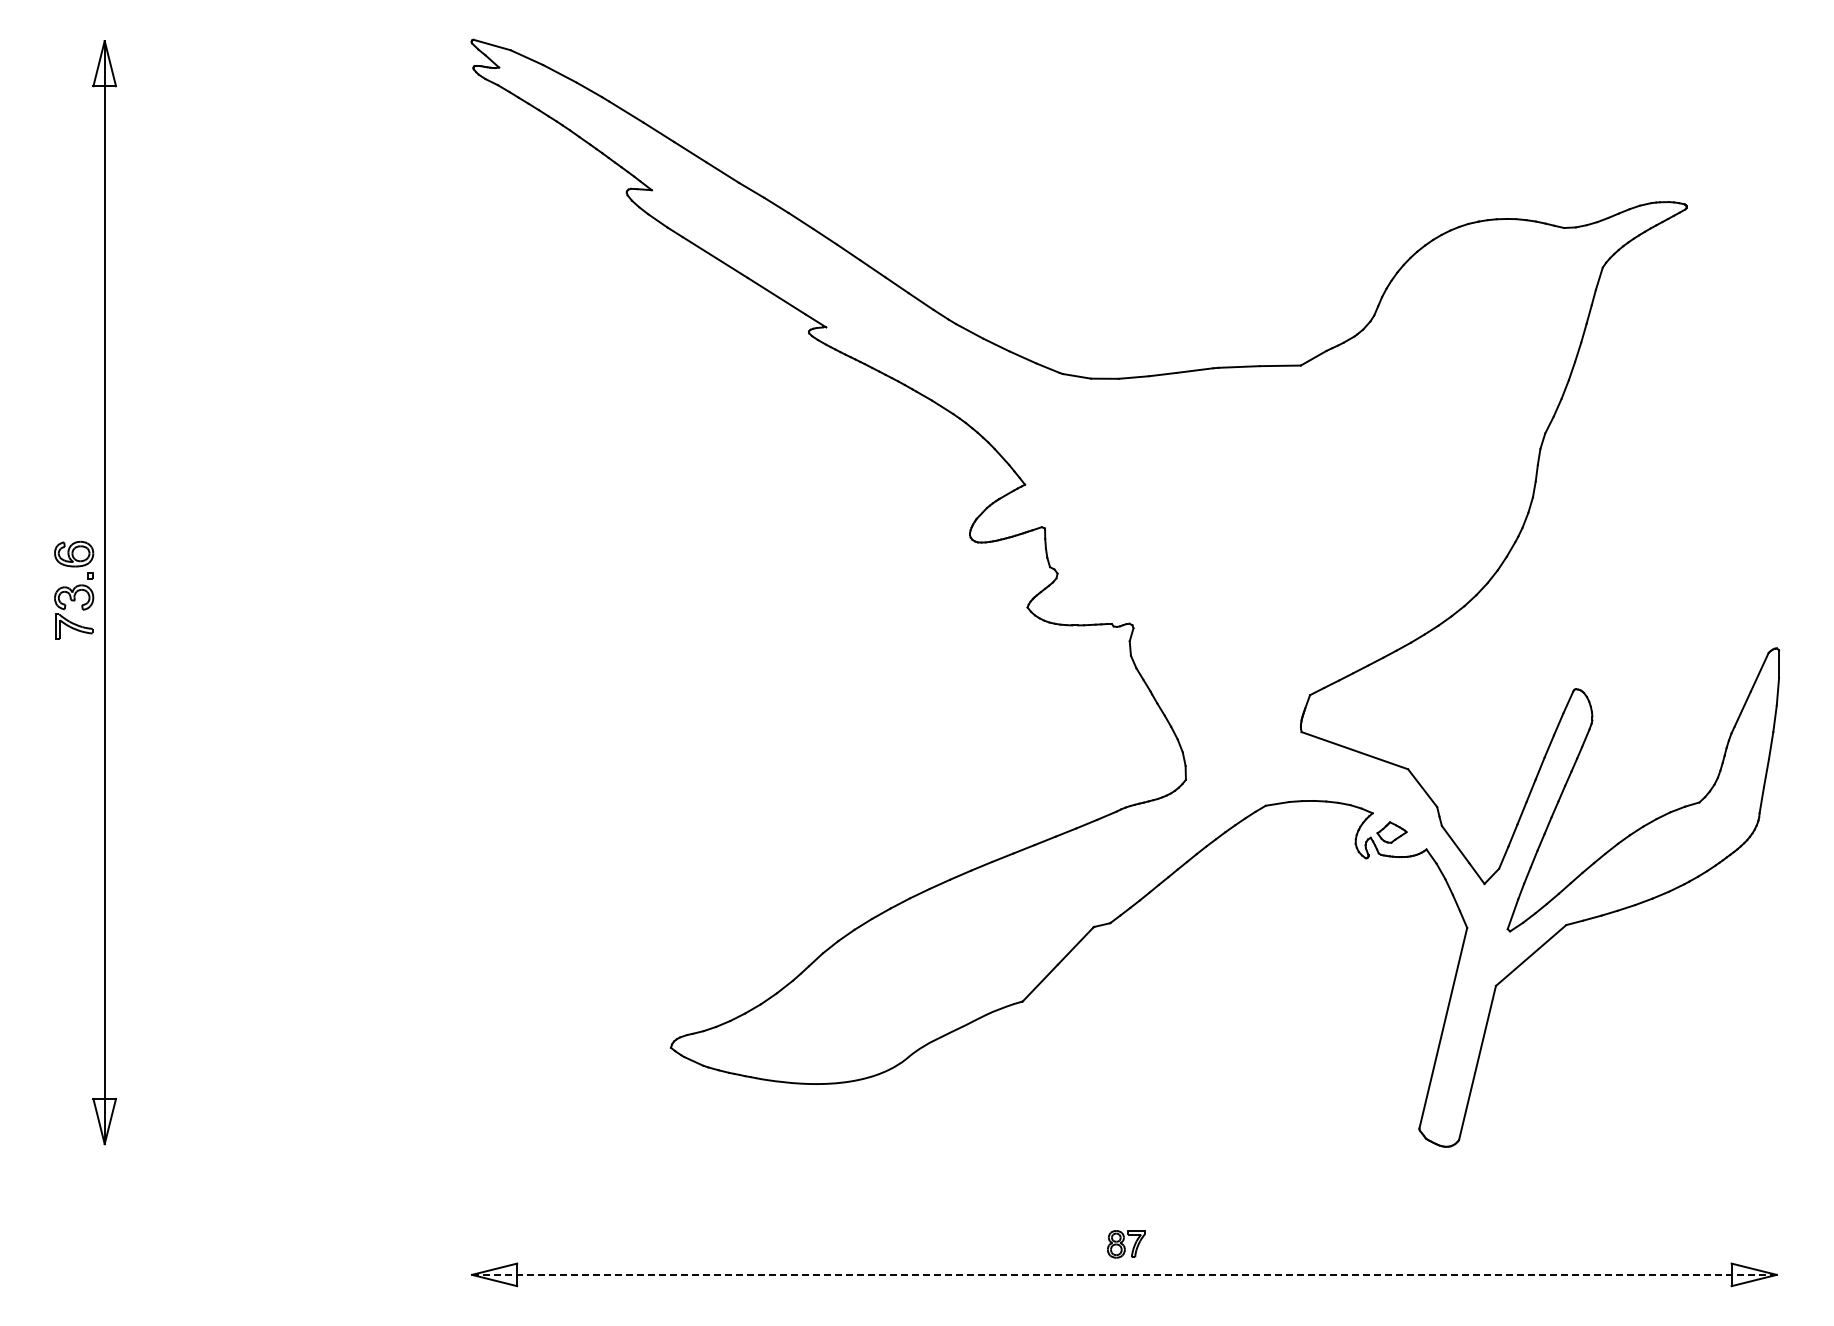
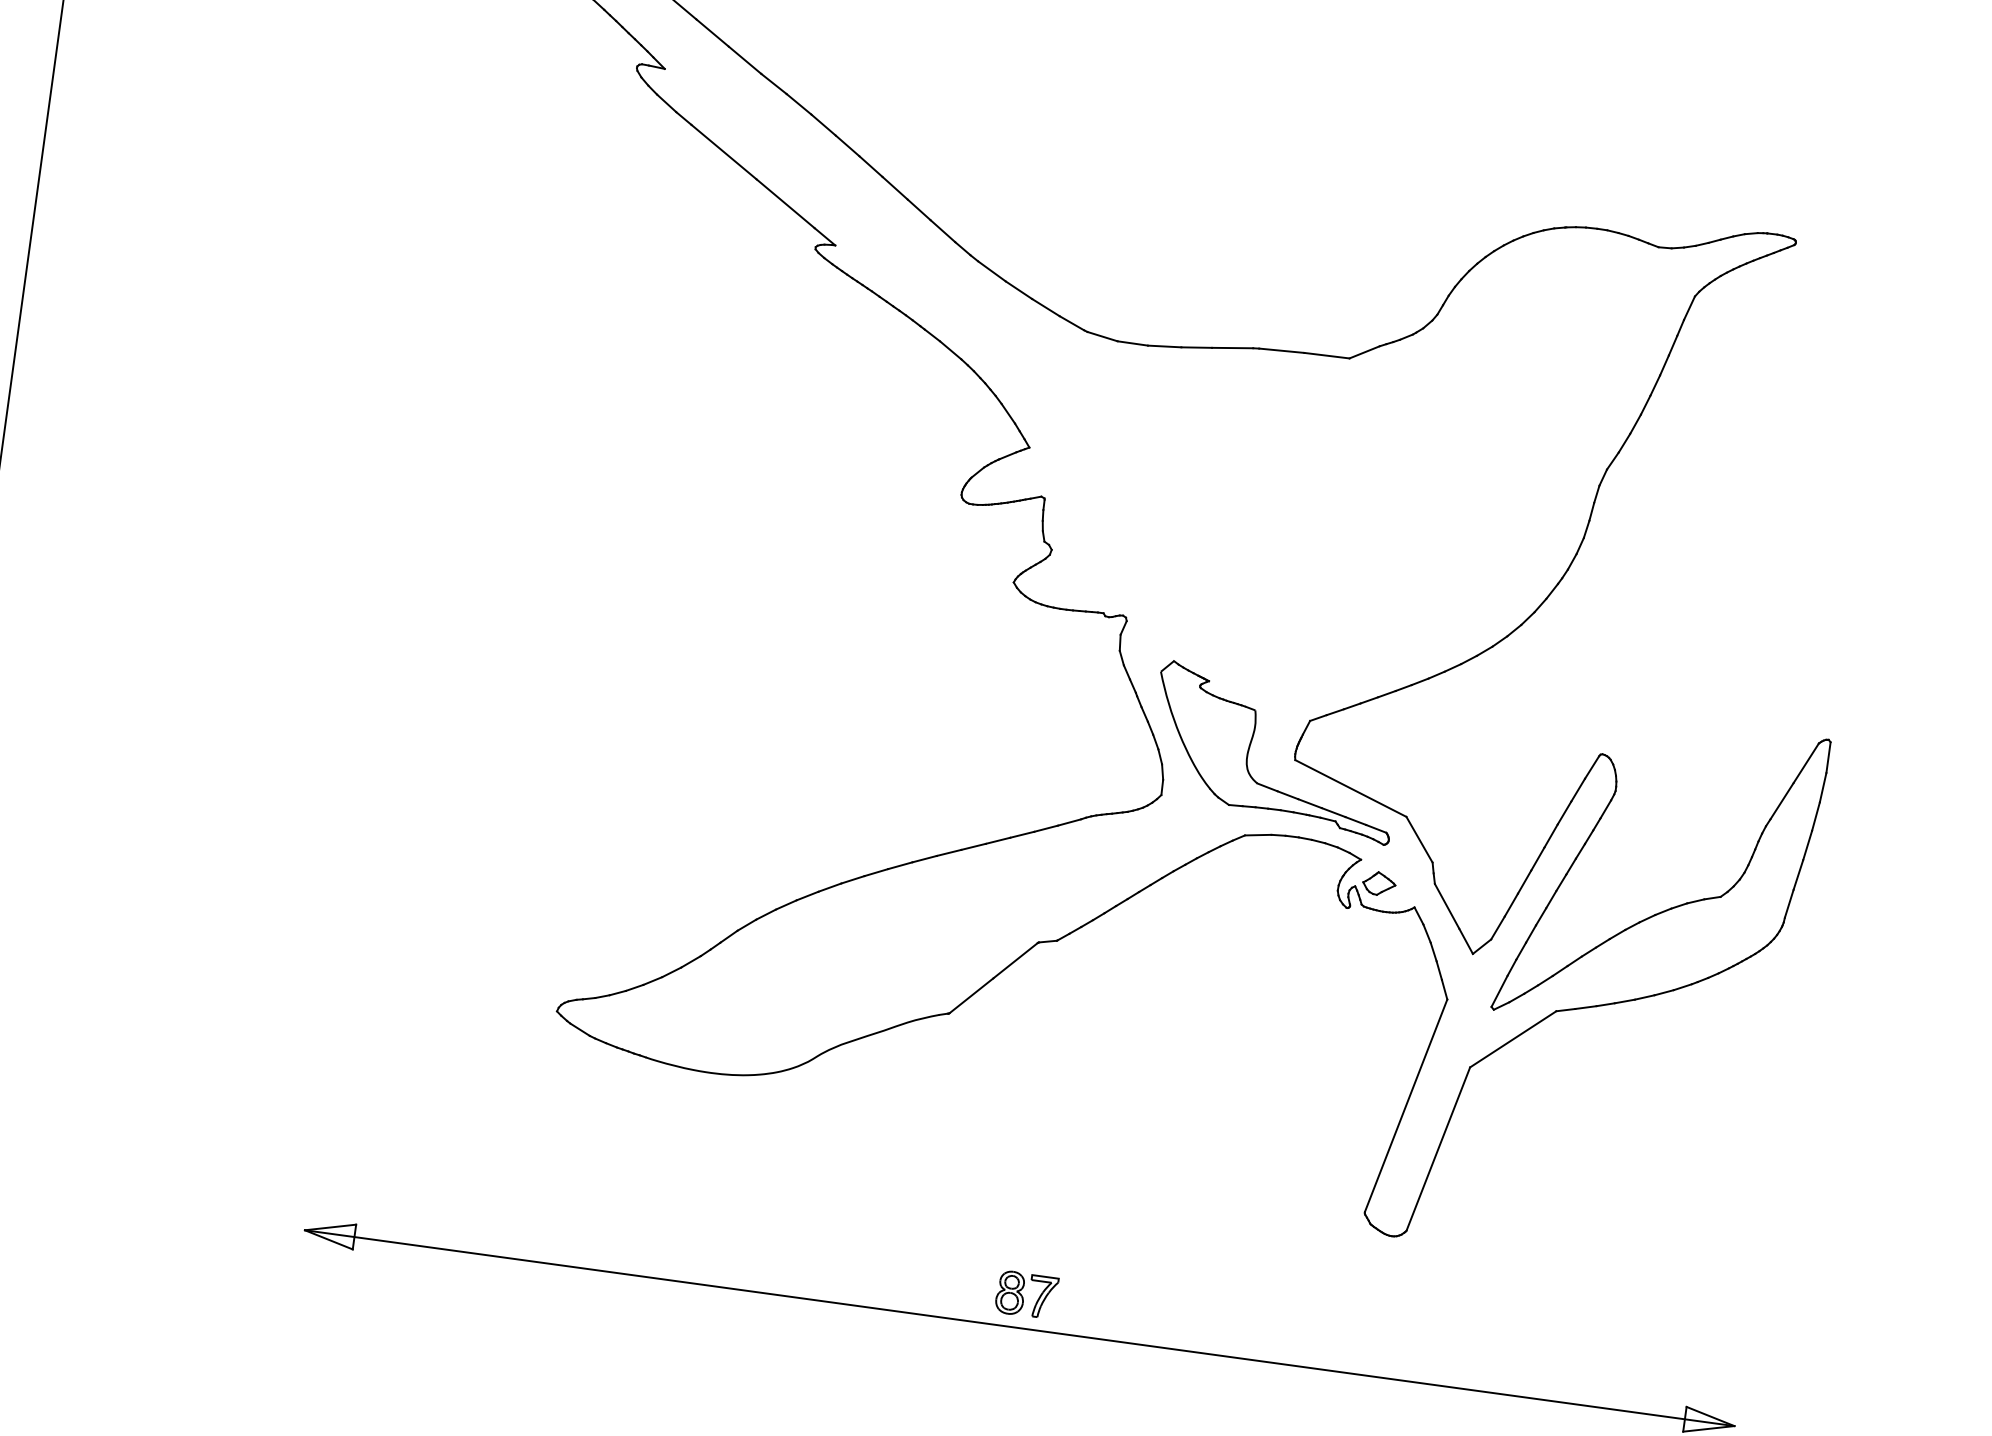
part: (1260, 723) -> (1251, 744), added
part: (1126, 1244) -> (1026, 1295), size x1.43
line: (1124, 1274) -> (1019, 1327), dashed -> solid

